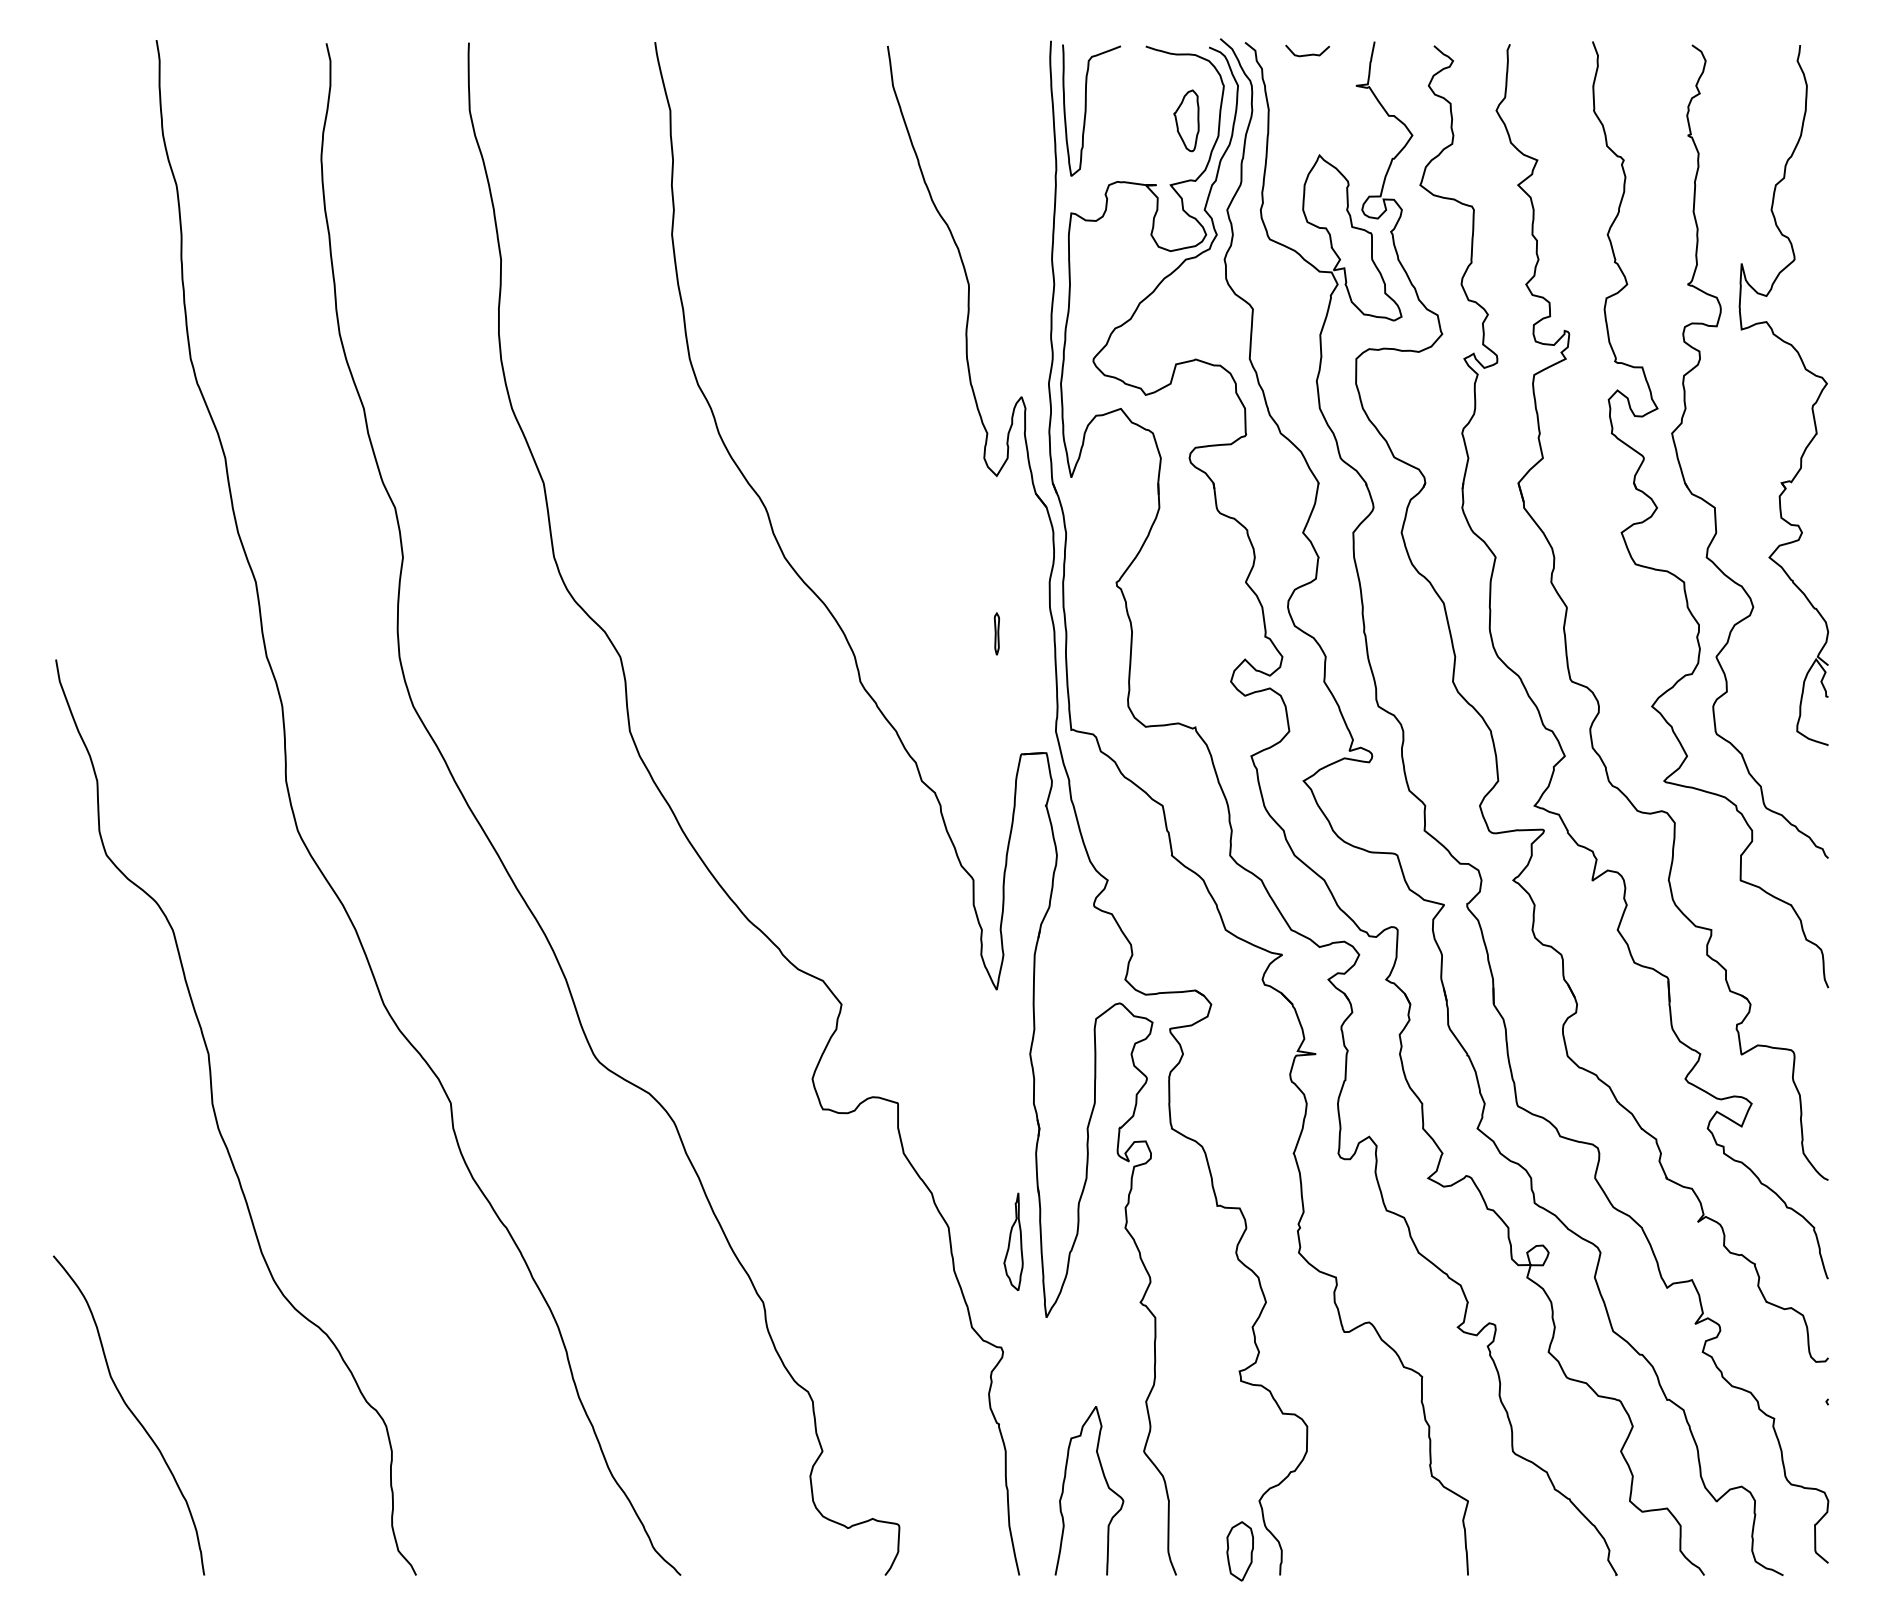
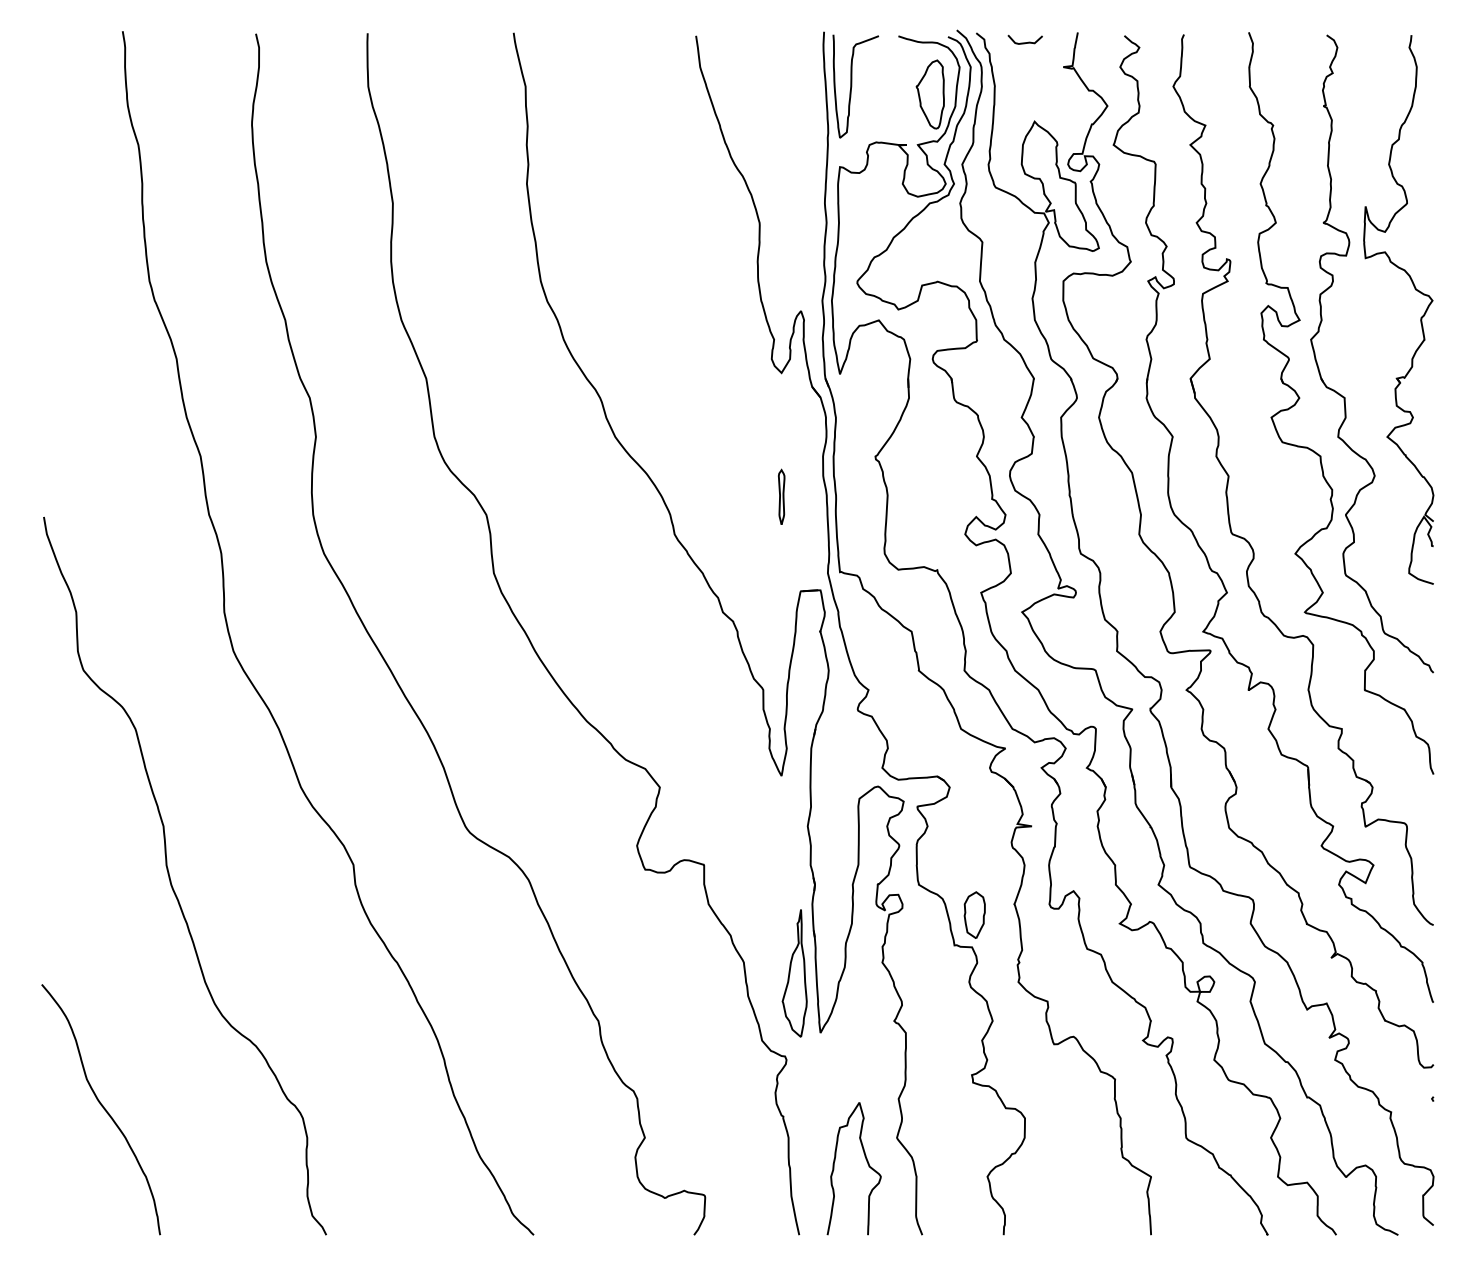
part: (1186, 120) -> (930, 94), size x1.43
part: (996, 633) -> (781, 496), size x1.67
part: (1013, 1241) -> (794, 973), size x1.67
part: (1239, 1551) -> (974, 915), moved

